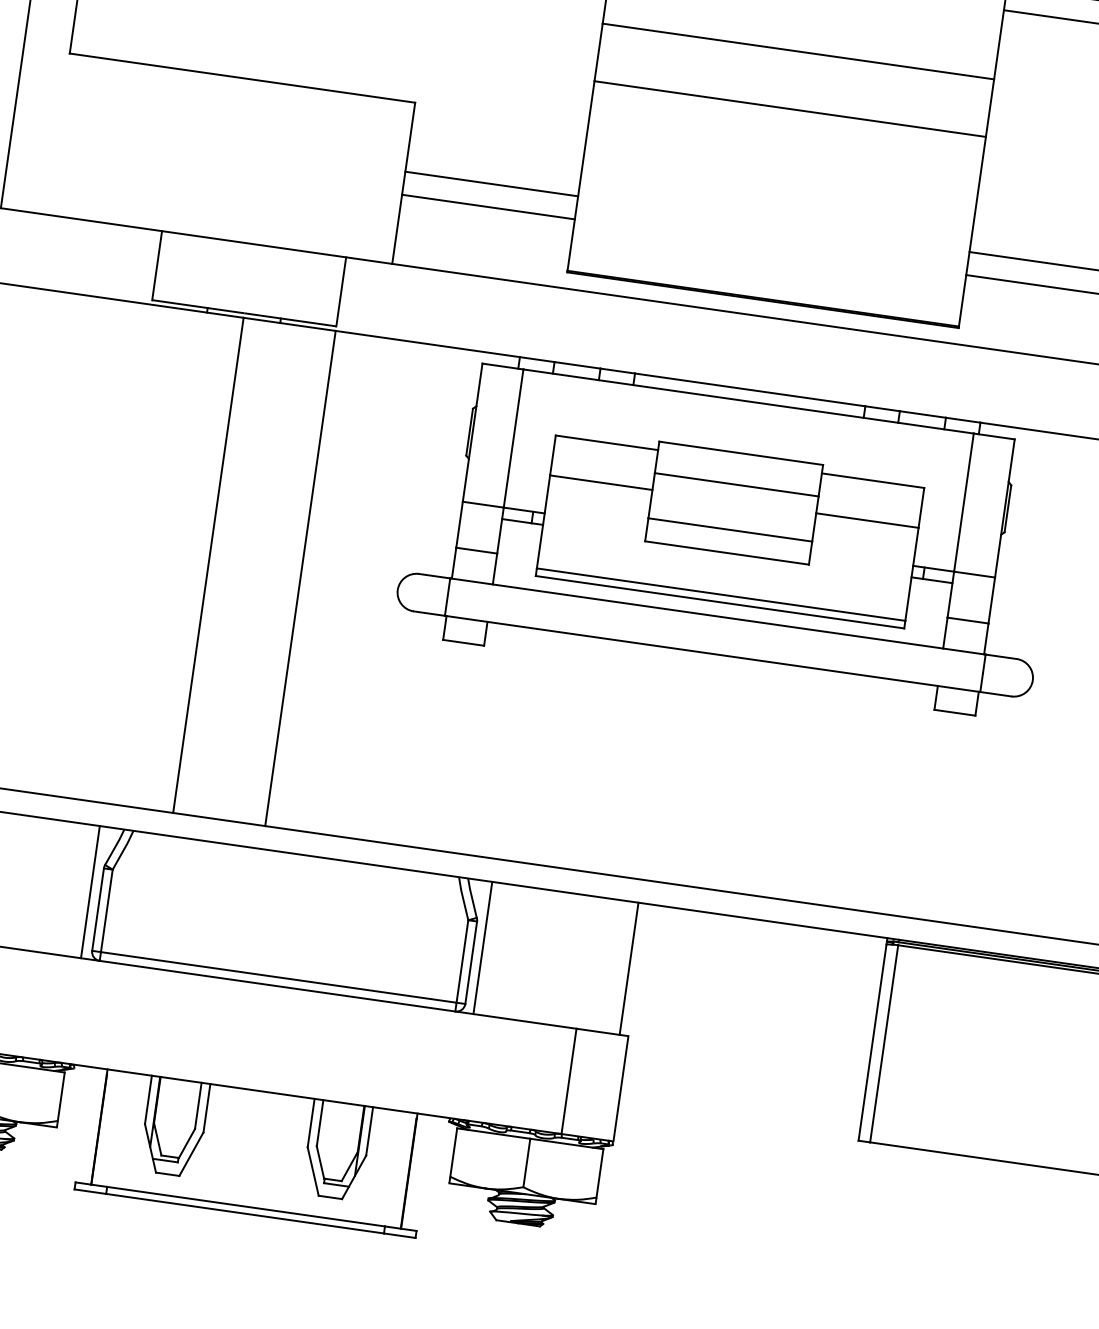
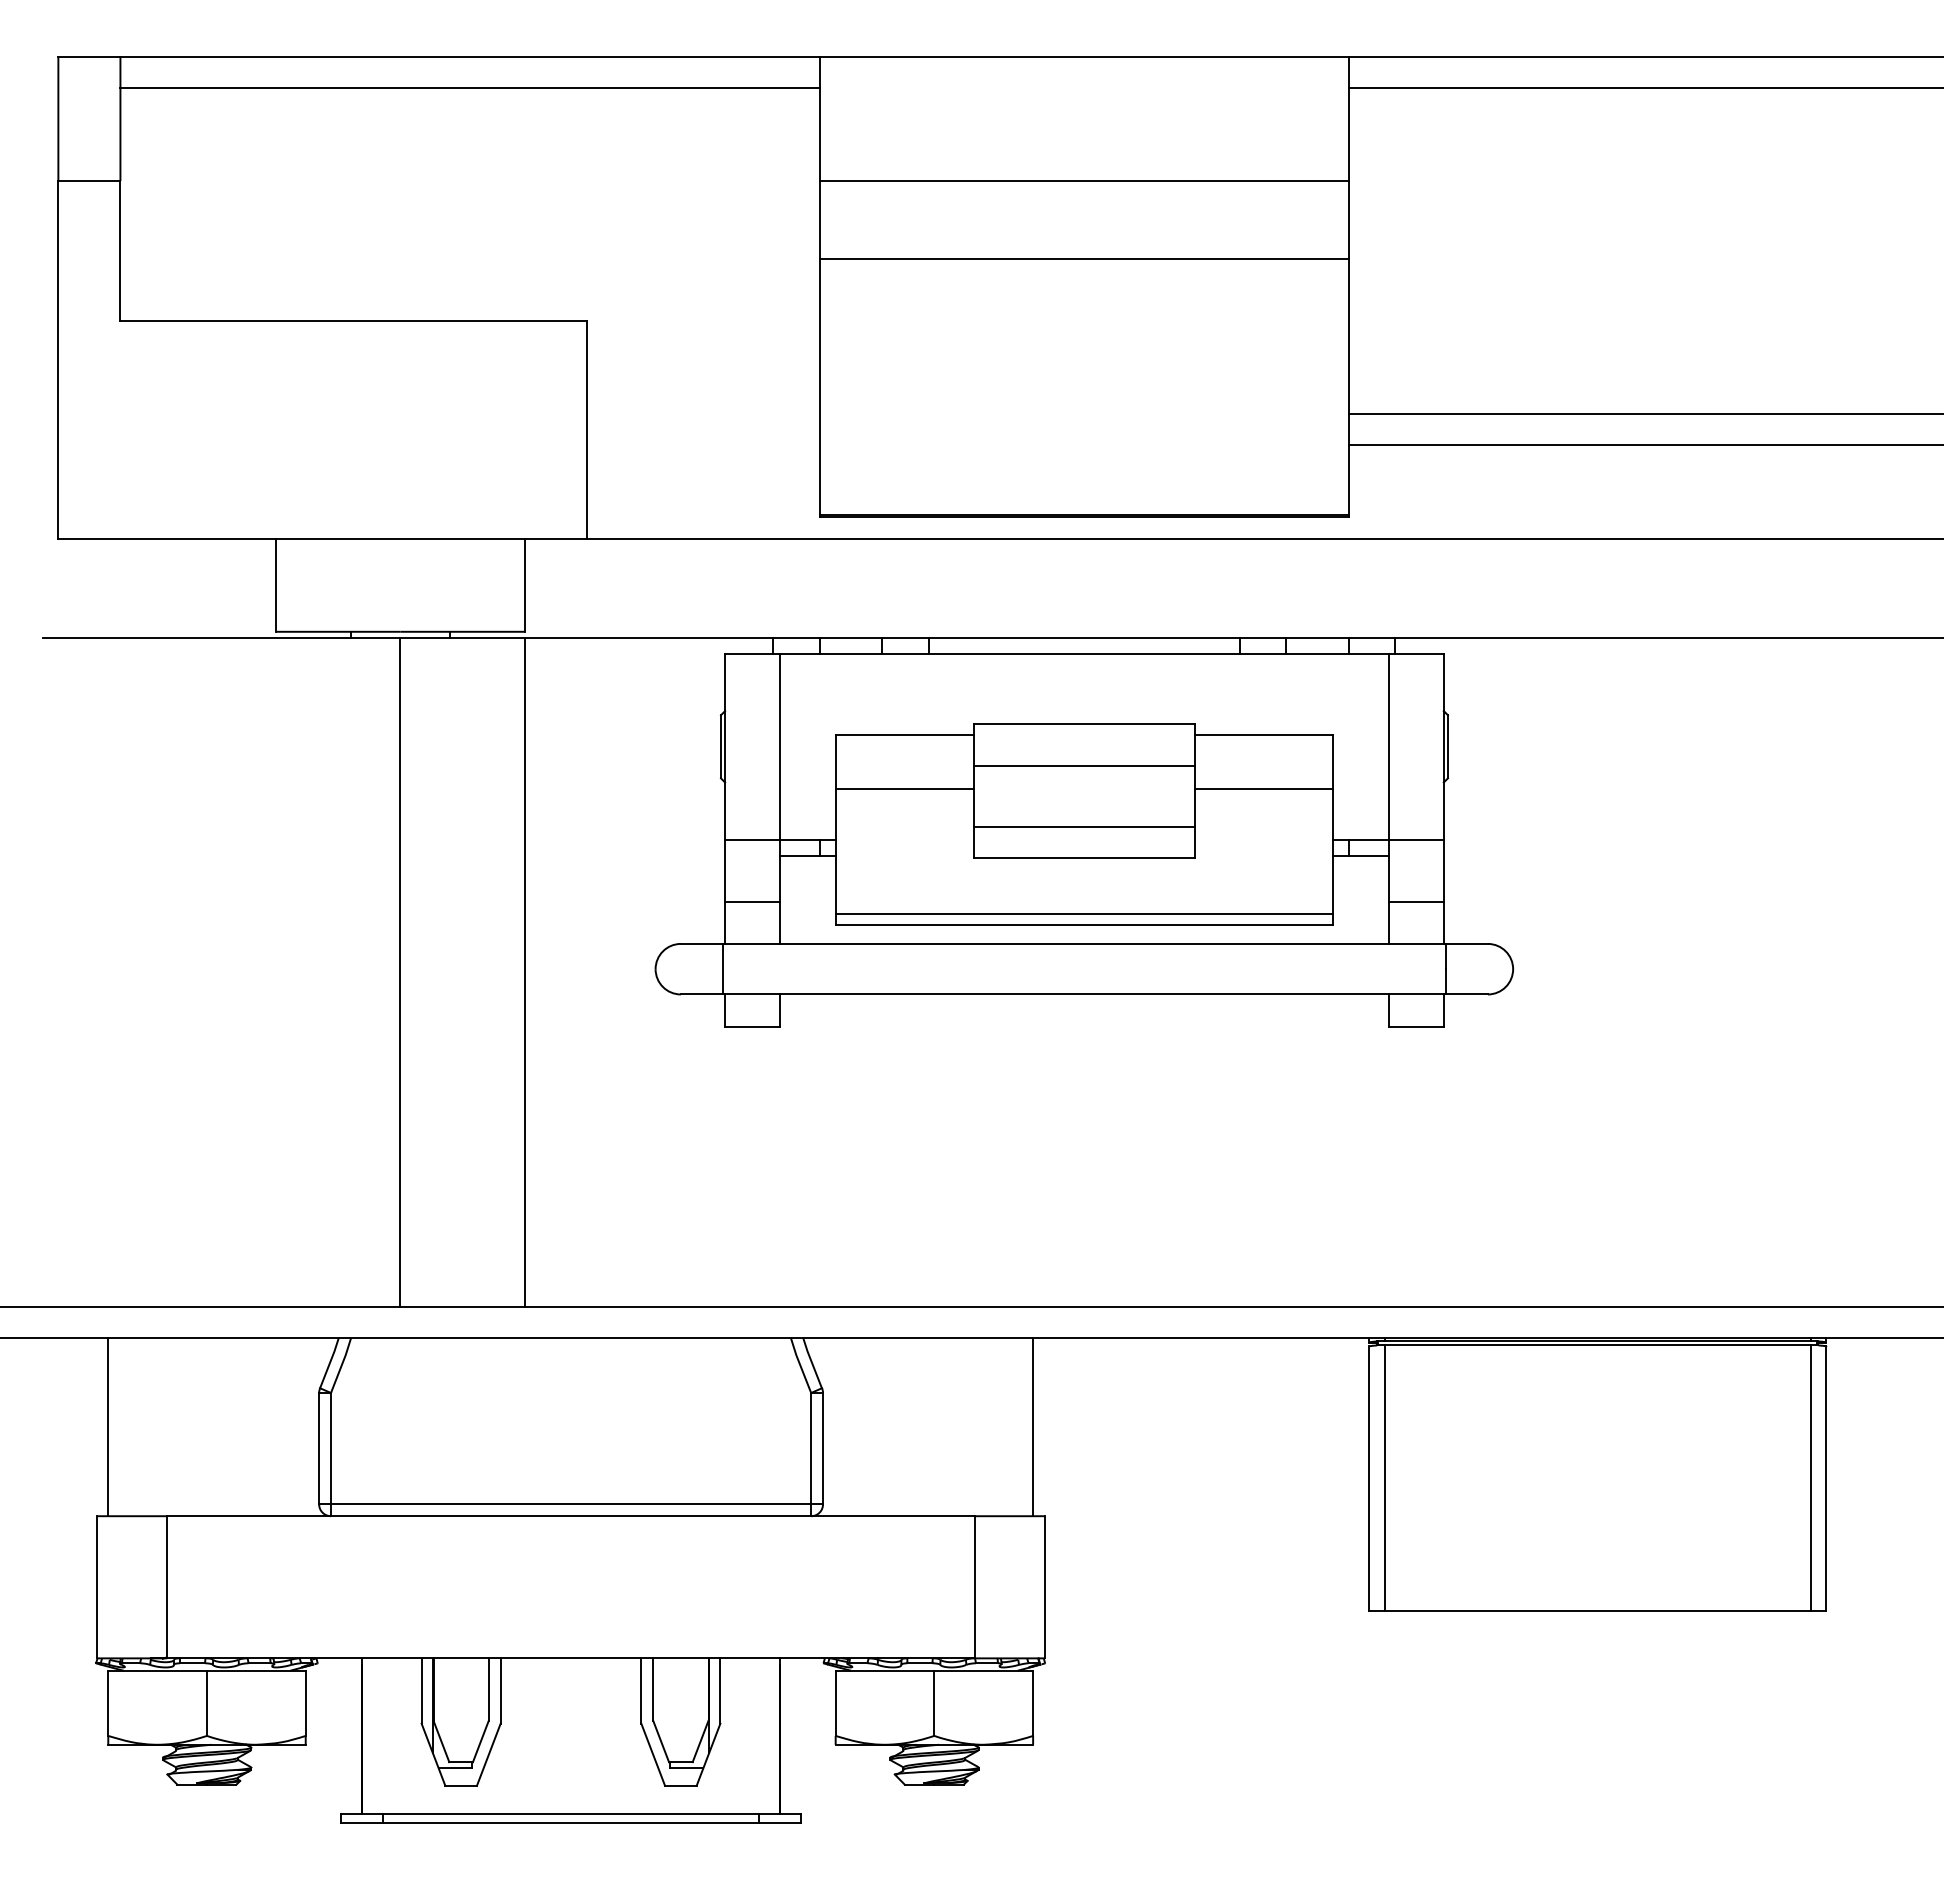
line: (491, 184) -> (703, 414), removed
line: (488, 207) -> (703, 445), removed
line: (90, 891) -> (305, 1426), removed
line: (482, 947) -> (835, 1426), removed

